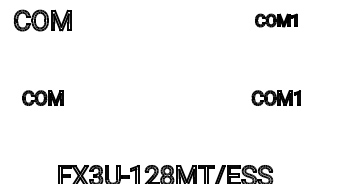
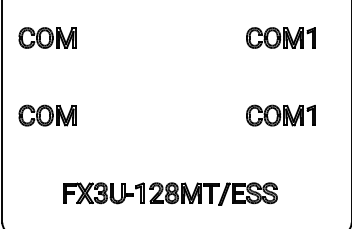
part: (275, 20) -> (280, 37), size x1.67
part: (42, 98) -> (47, 115), size x1.43
part: (275, 98) -> (280, 115), size x1.43

